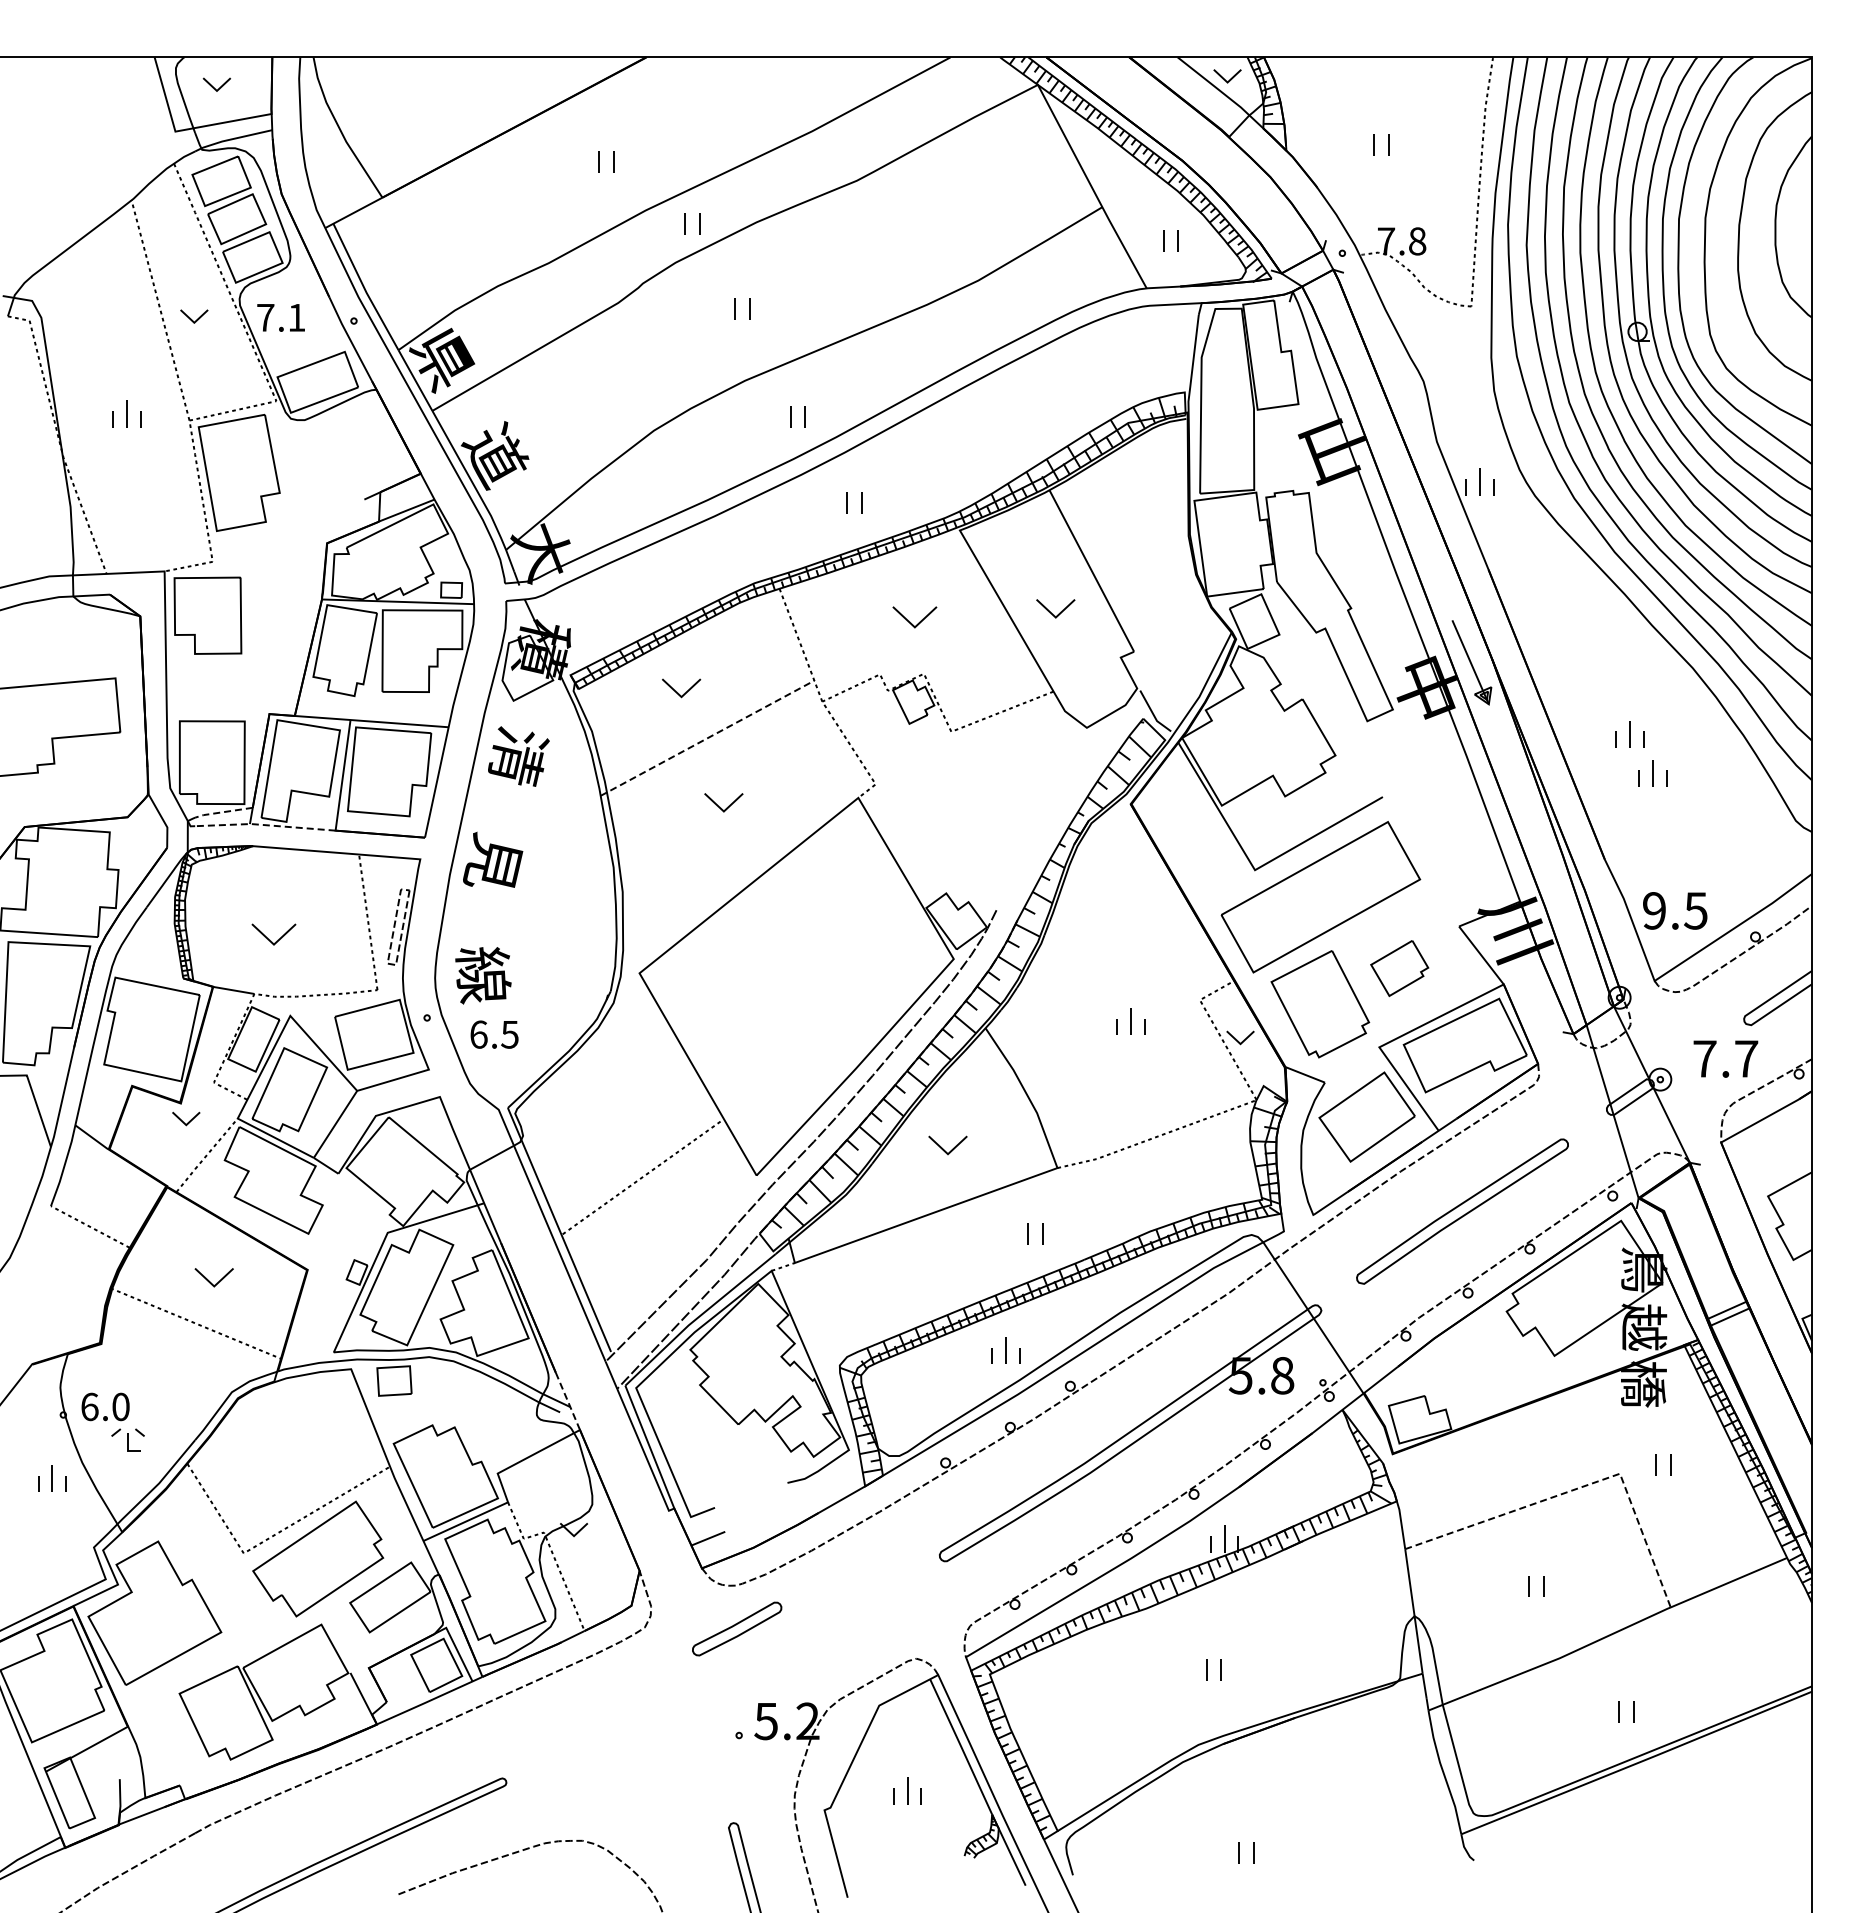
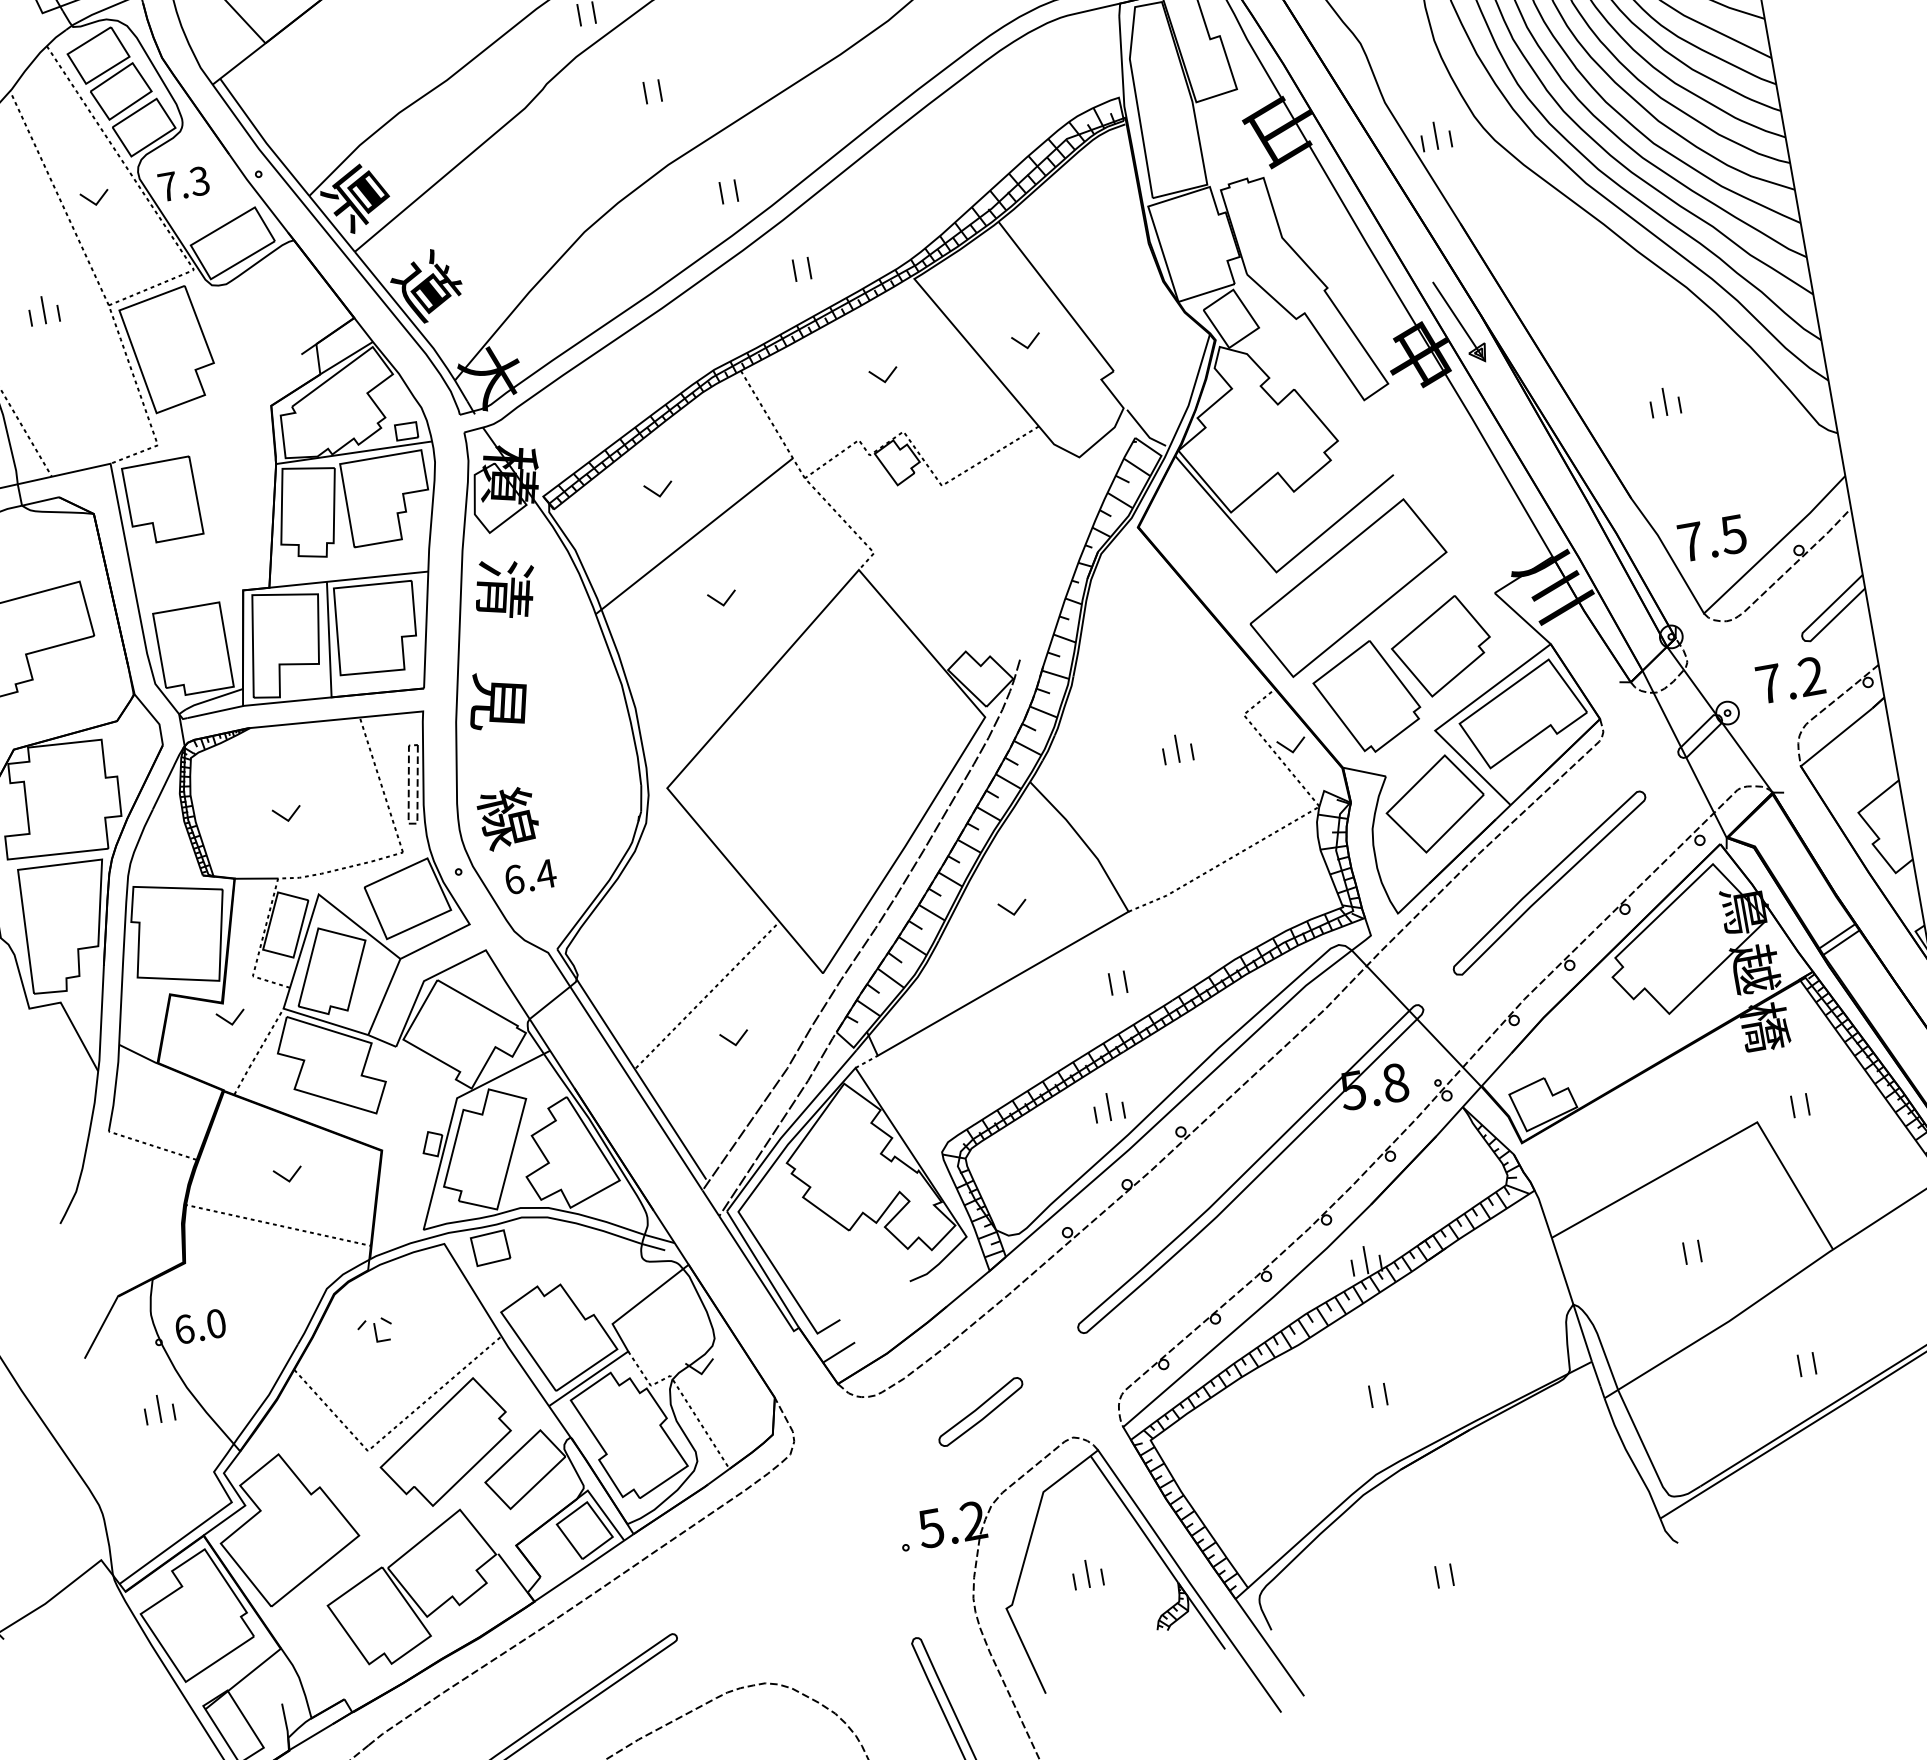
text: (296, 317) -> (199, 181), 7.1 -> 7.3
part: (1056, 609) -> (1027, 342), size x0.71
part: (914, 617) -> (883, 375), size x0.62
part: (681, 688) -> (658, 490), size x0.71
part: (1629, 734) -> (1634, 366), removed
line: (707, 738) -> (694, 536), dashed -> solid
part: (723, 802) -> (722, 598), size x0.71
line: (223, 812) -> (213, 699), dashed -> solid
line: (264, 825) -> (258, 704), dashed -> solid
text: (1654, 910) -> (1691, 541), 9.5 -> 7.5
part: (273, 934) -> (286, 814), size x0.62
part: (1399, 968) -> (1441, 646), size x1.67
text: (509, 1034) -> (545, 874), 6.5 -> 6.4
text: (1746, 1058) -> (1811, 676), 7.7 -> 7.2
part: (948, 1145) -> (1013, 908), size x0.71
part: (661, 1222) -> (734, 1038), added
part: (214, 1277) -> (288, 1174), size x0.71
line: (568, 1401) -> (671, 1237), dashed -> solid
part: (127, 1439) -> (374, 1330), moved
line: (1581, 1487) -> (1720, 1143), dashed -> solid
part: (737, 1628) -> (981, 1411), moved

